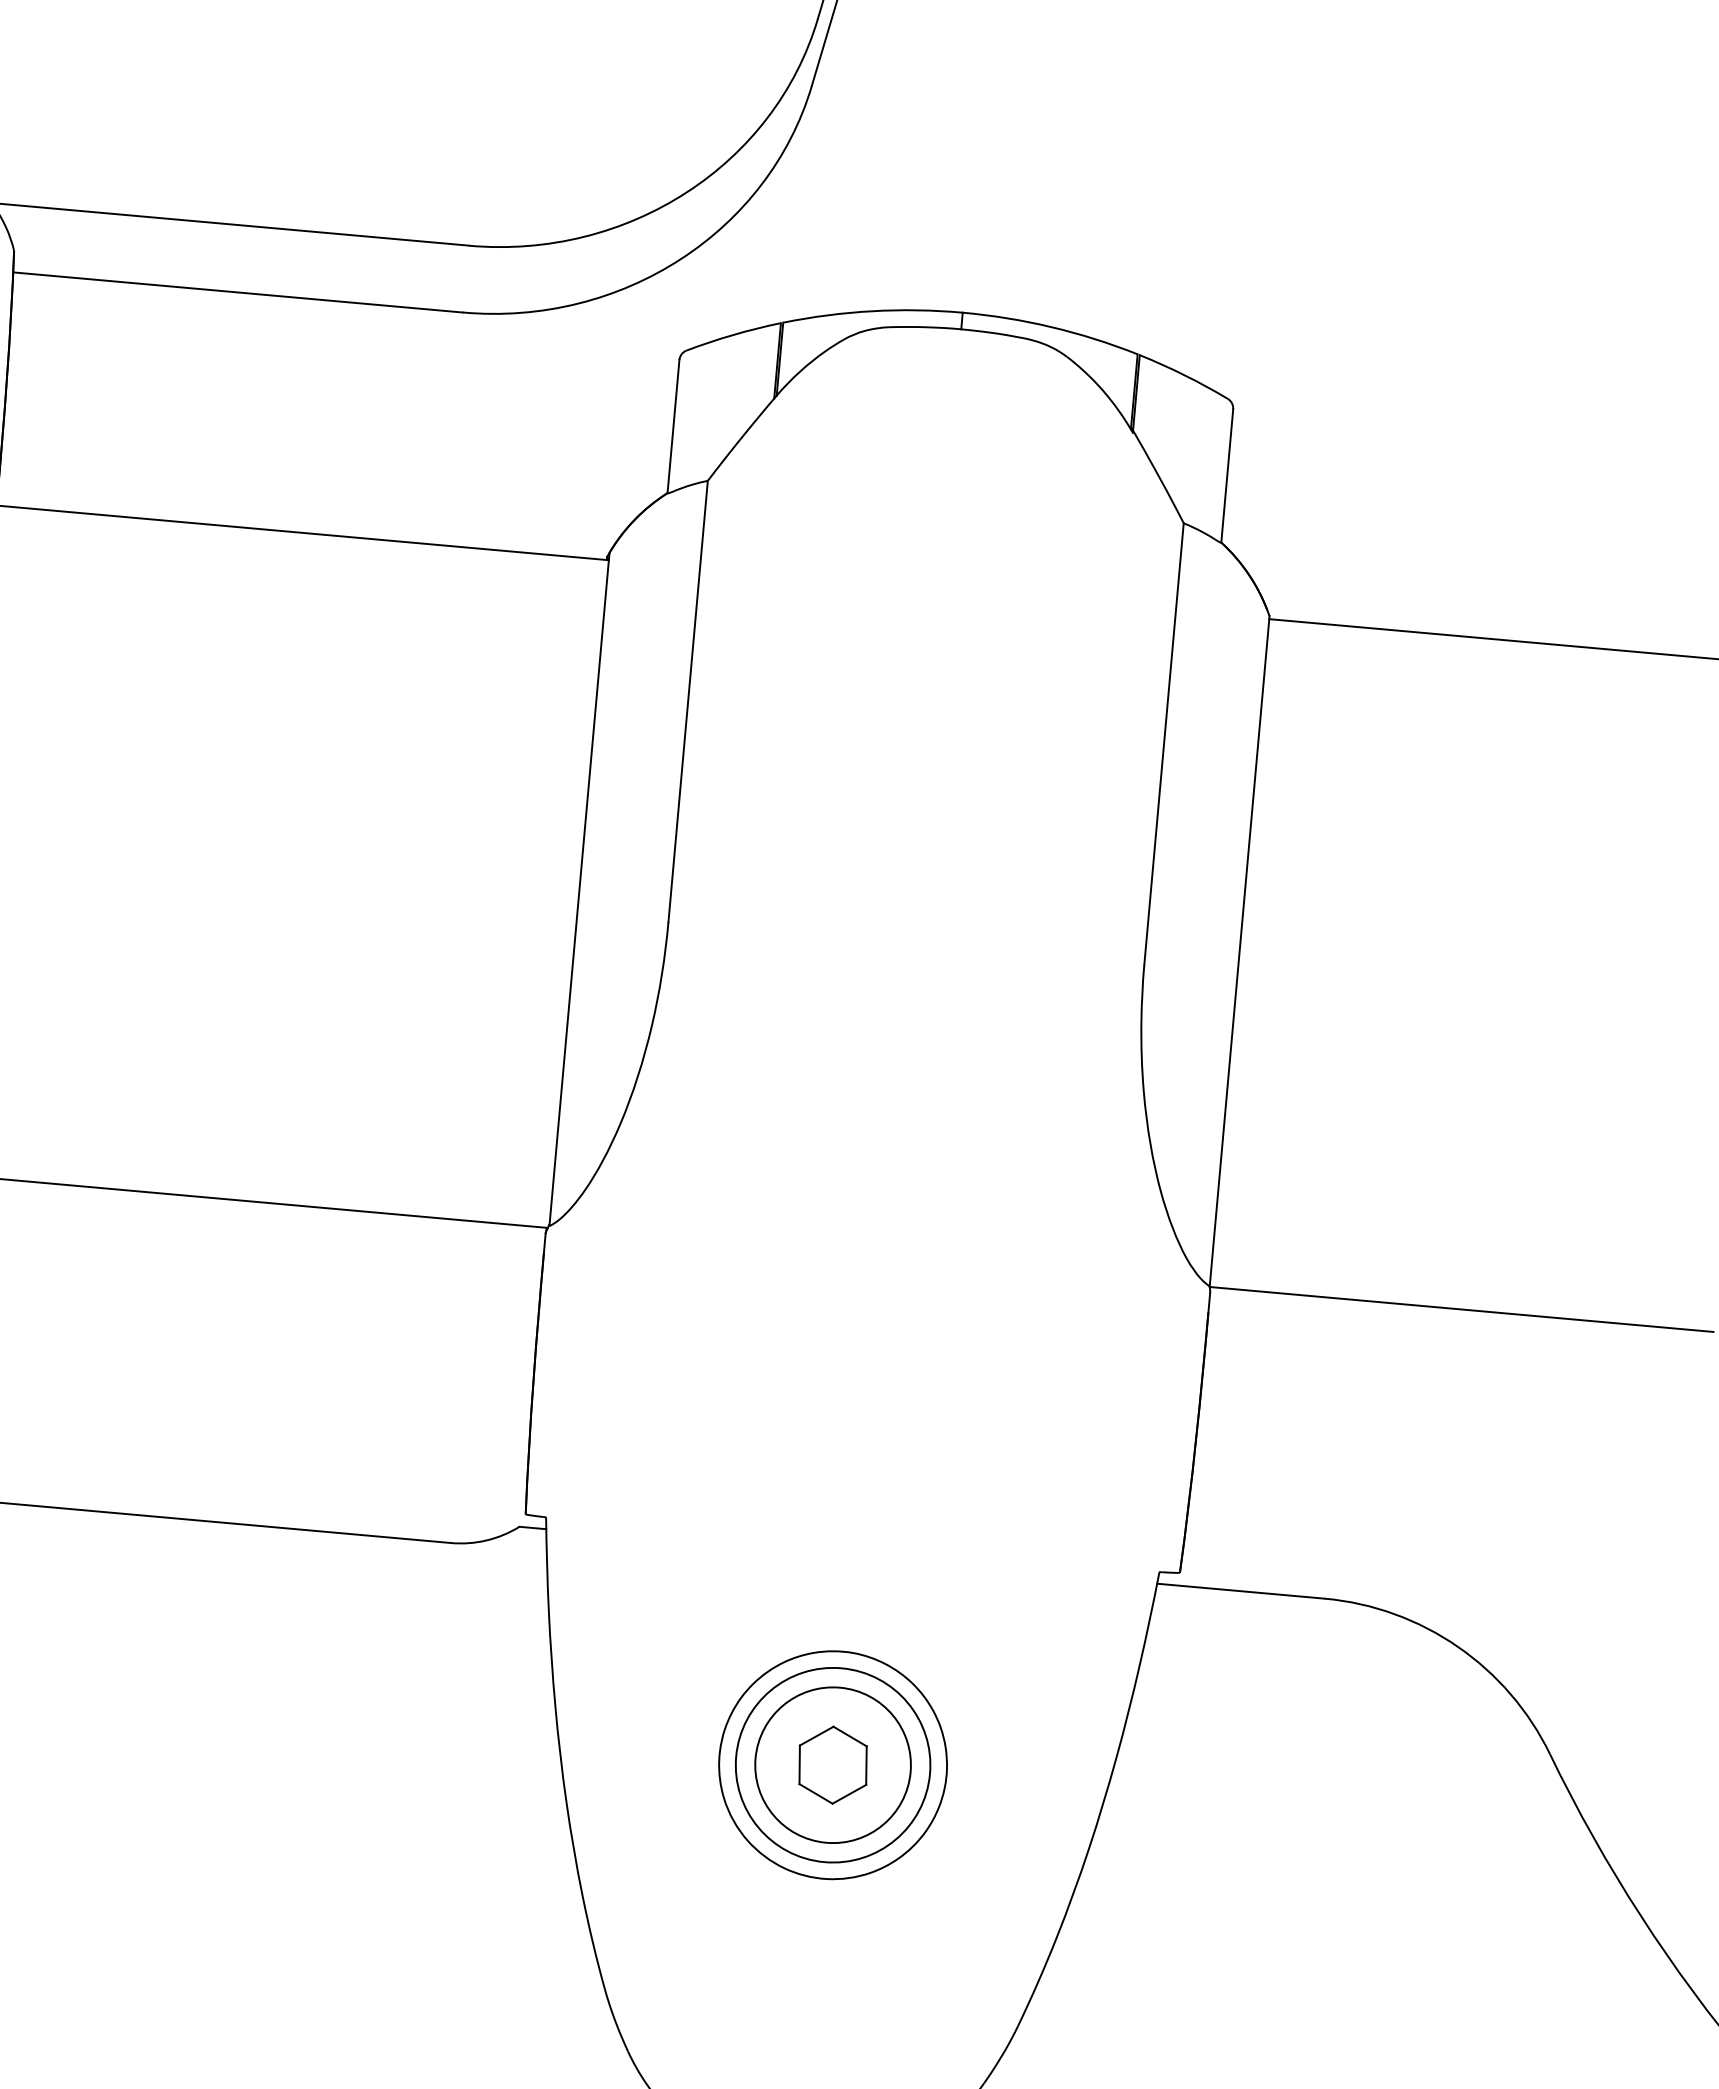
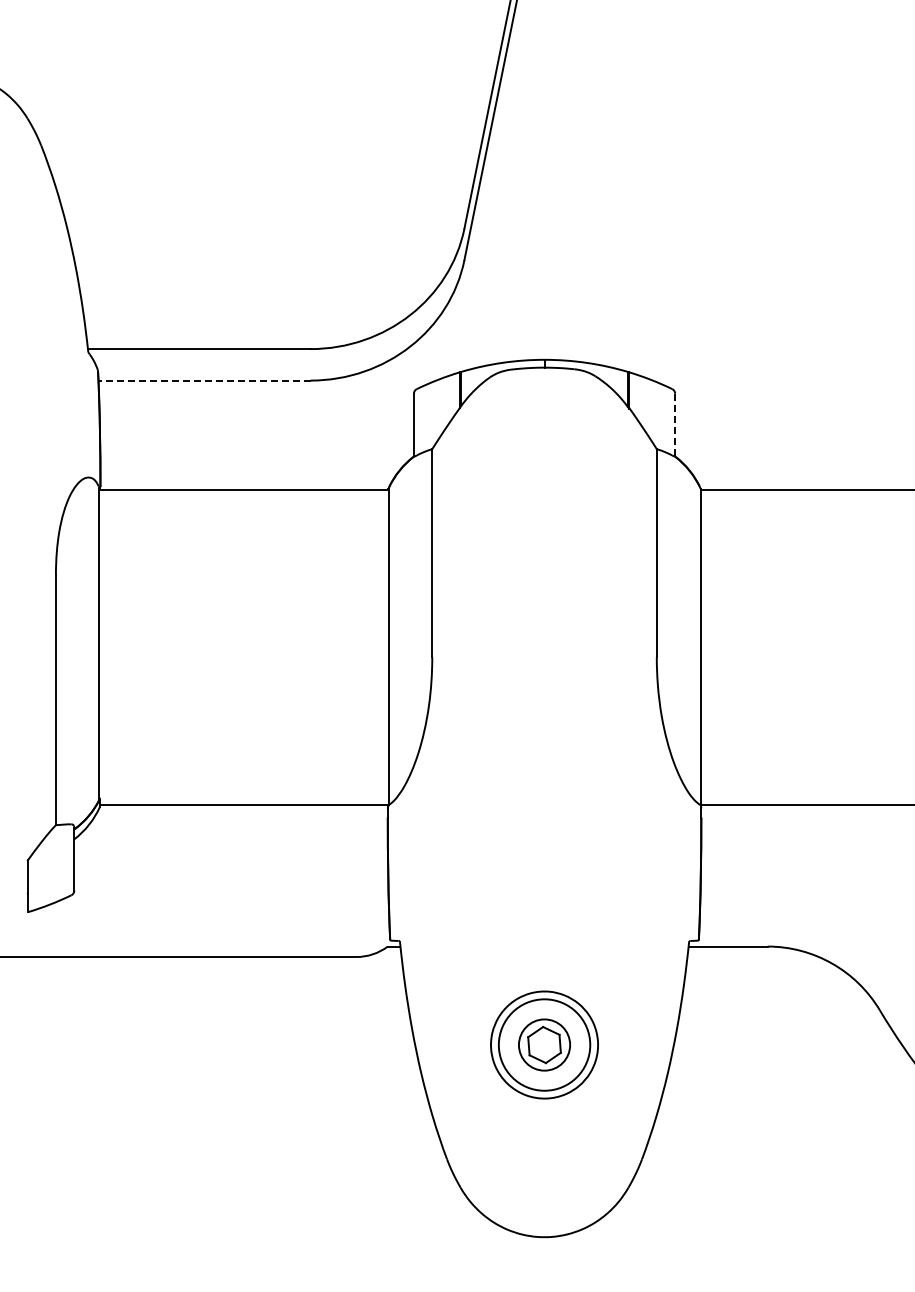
line: (237, 292) -> (204, 380), solid -> dashed
line: (1228, 474) -> (675, 424), solid -> dashed
circle: (833, 1764) -> (544, 1044), size x0.7

